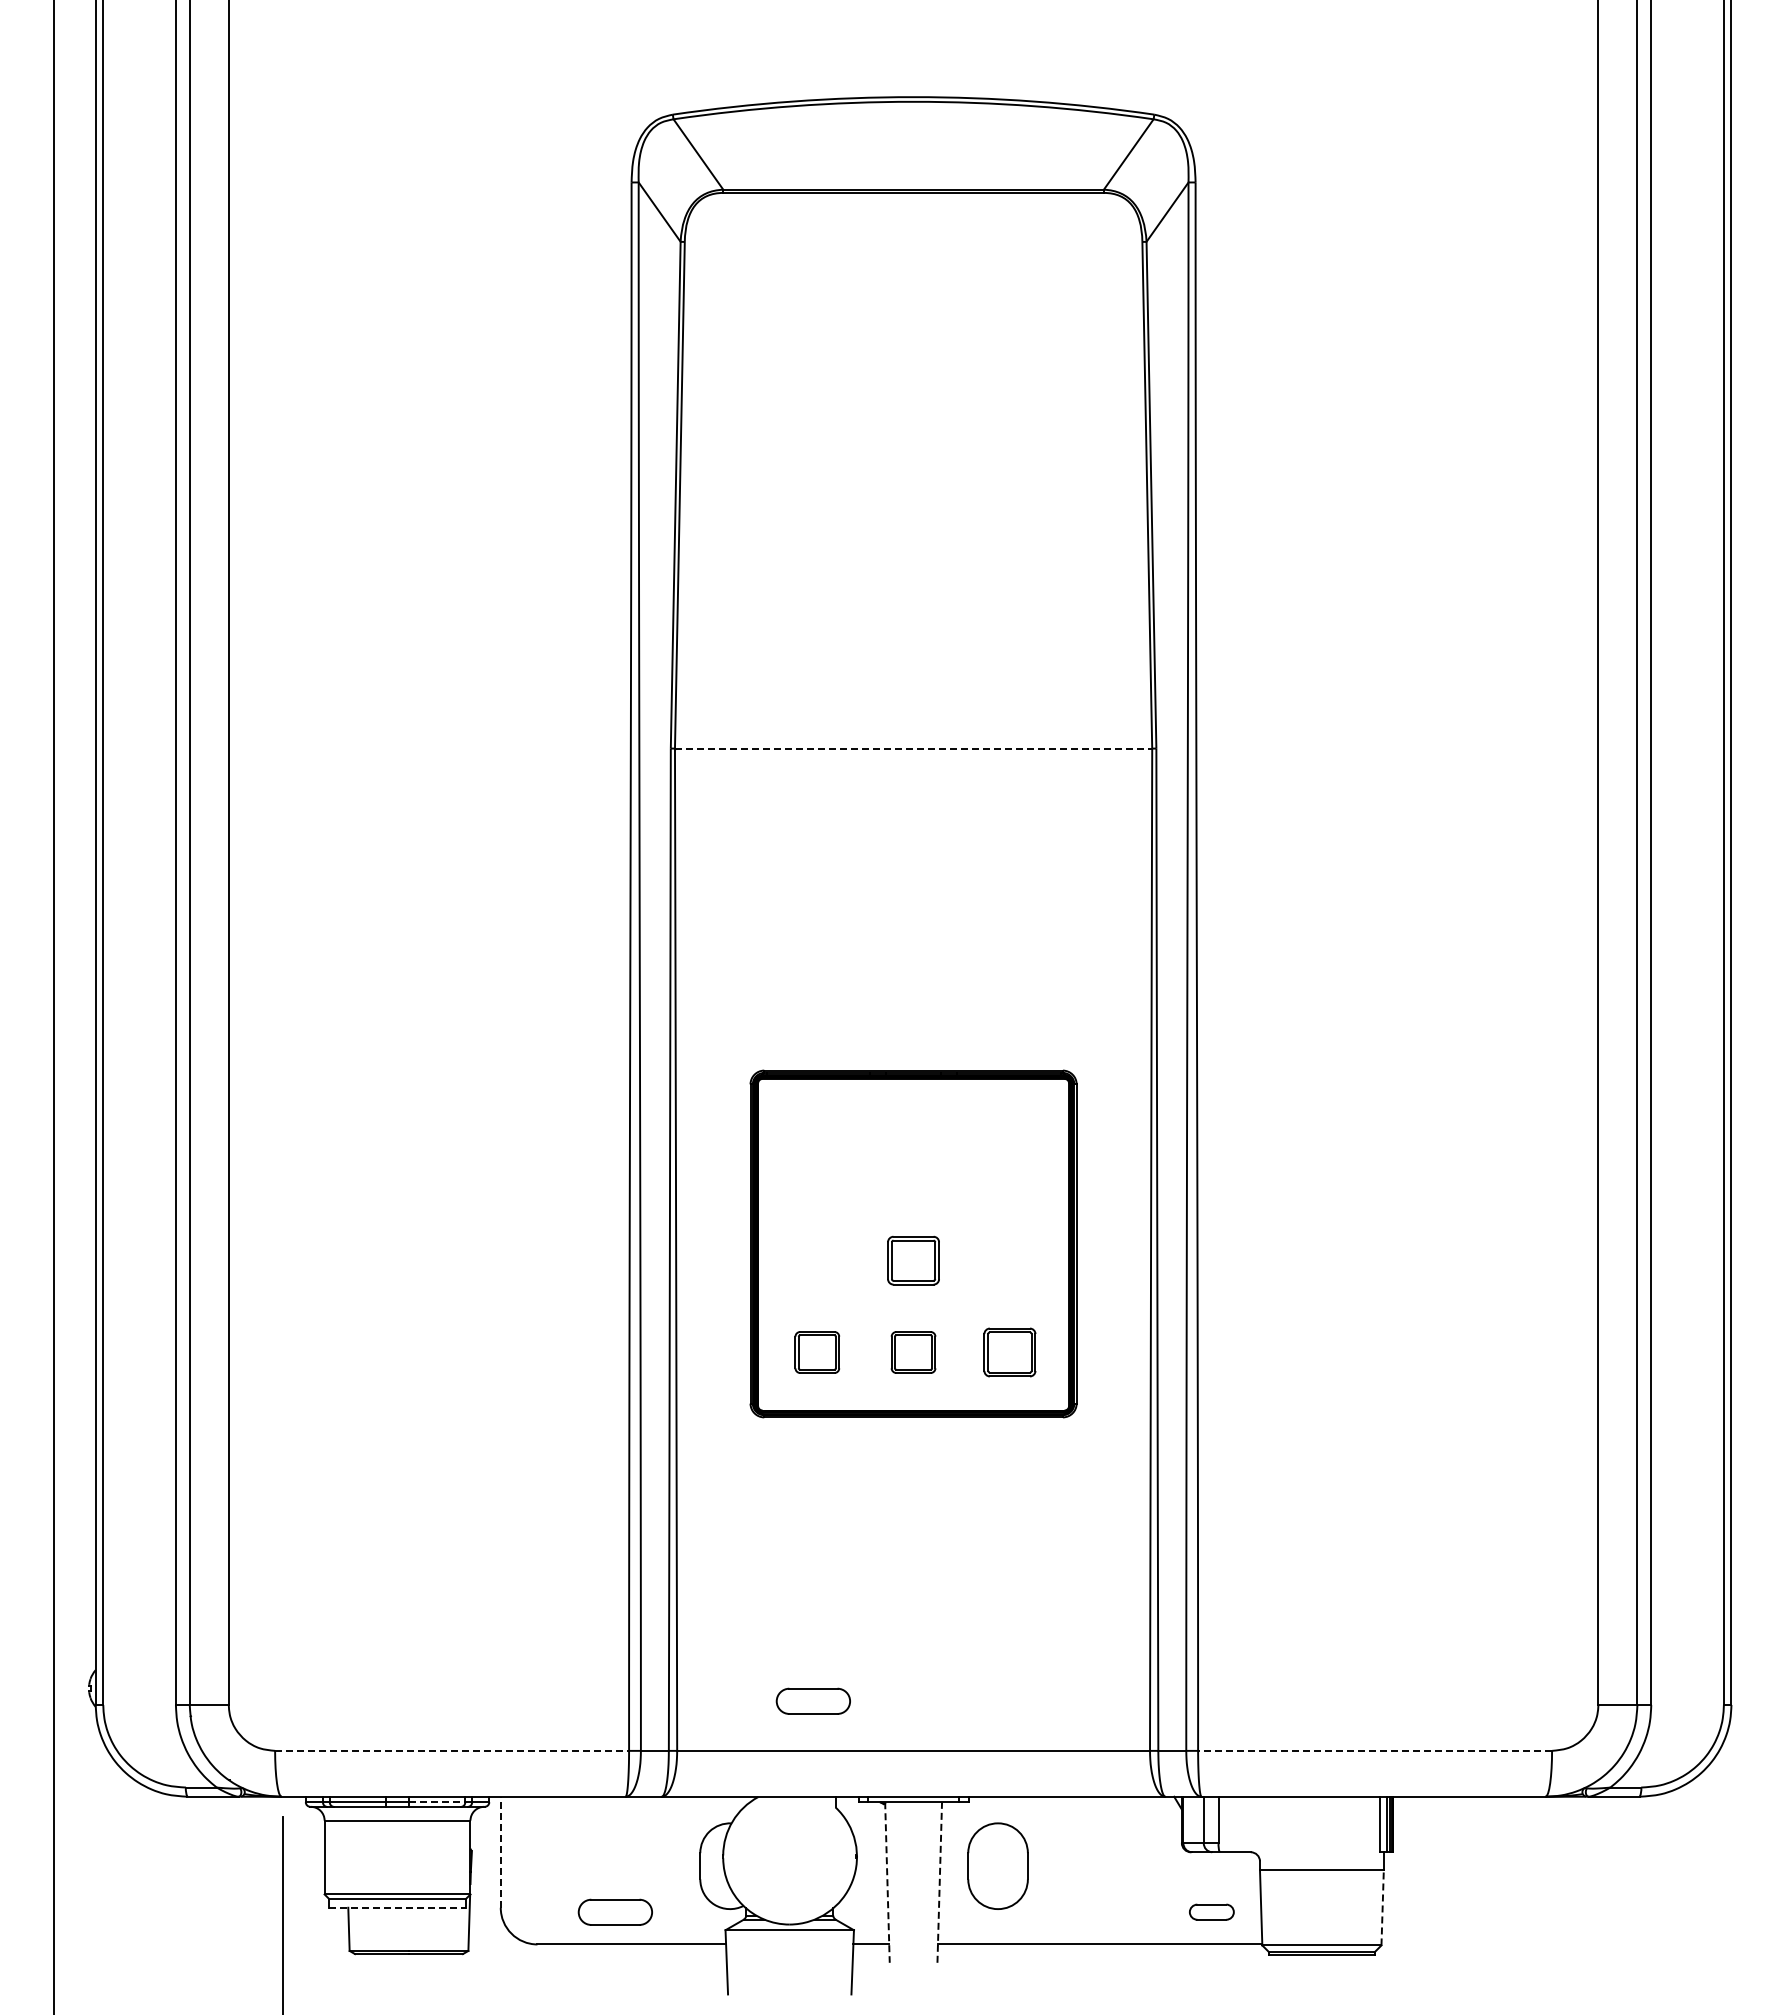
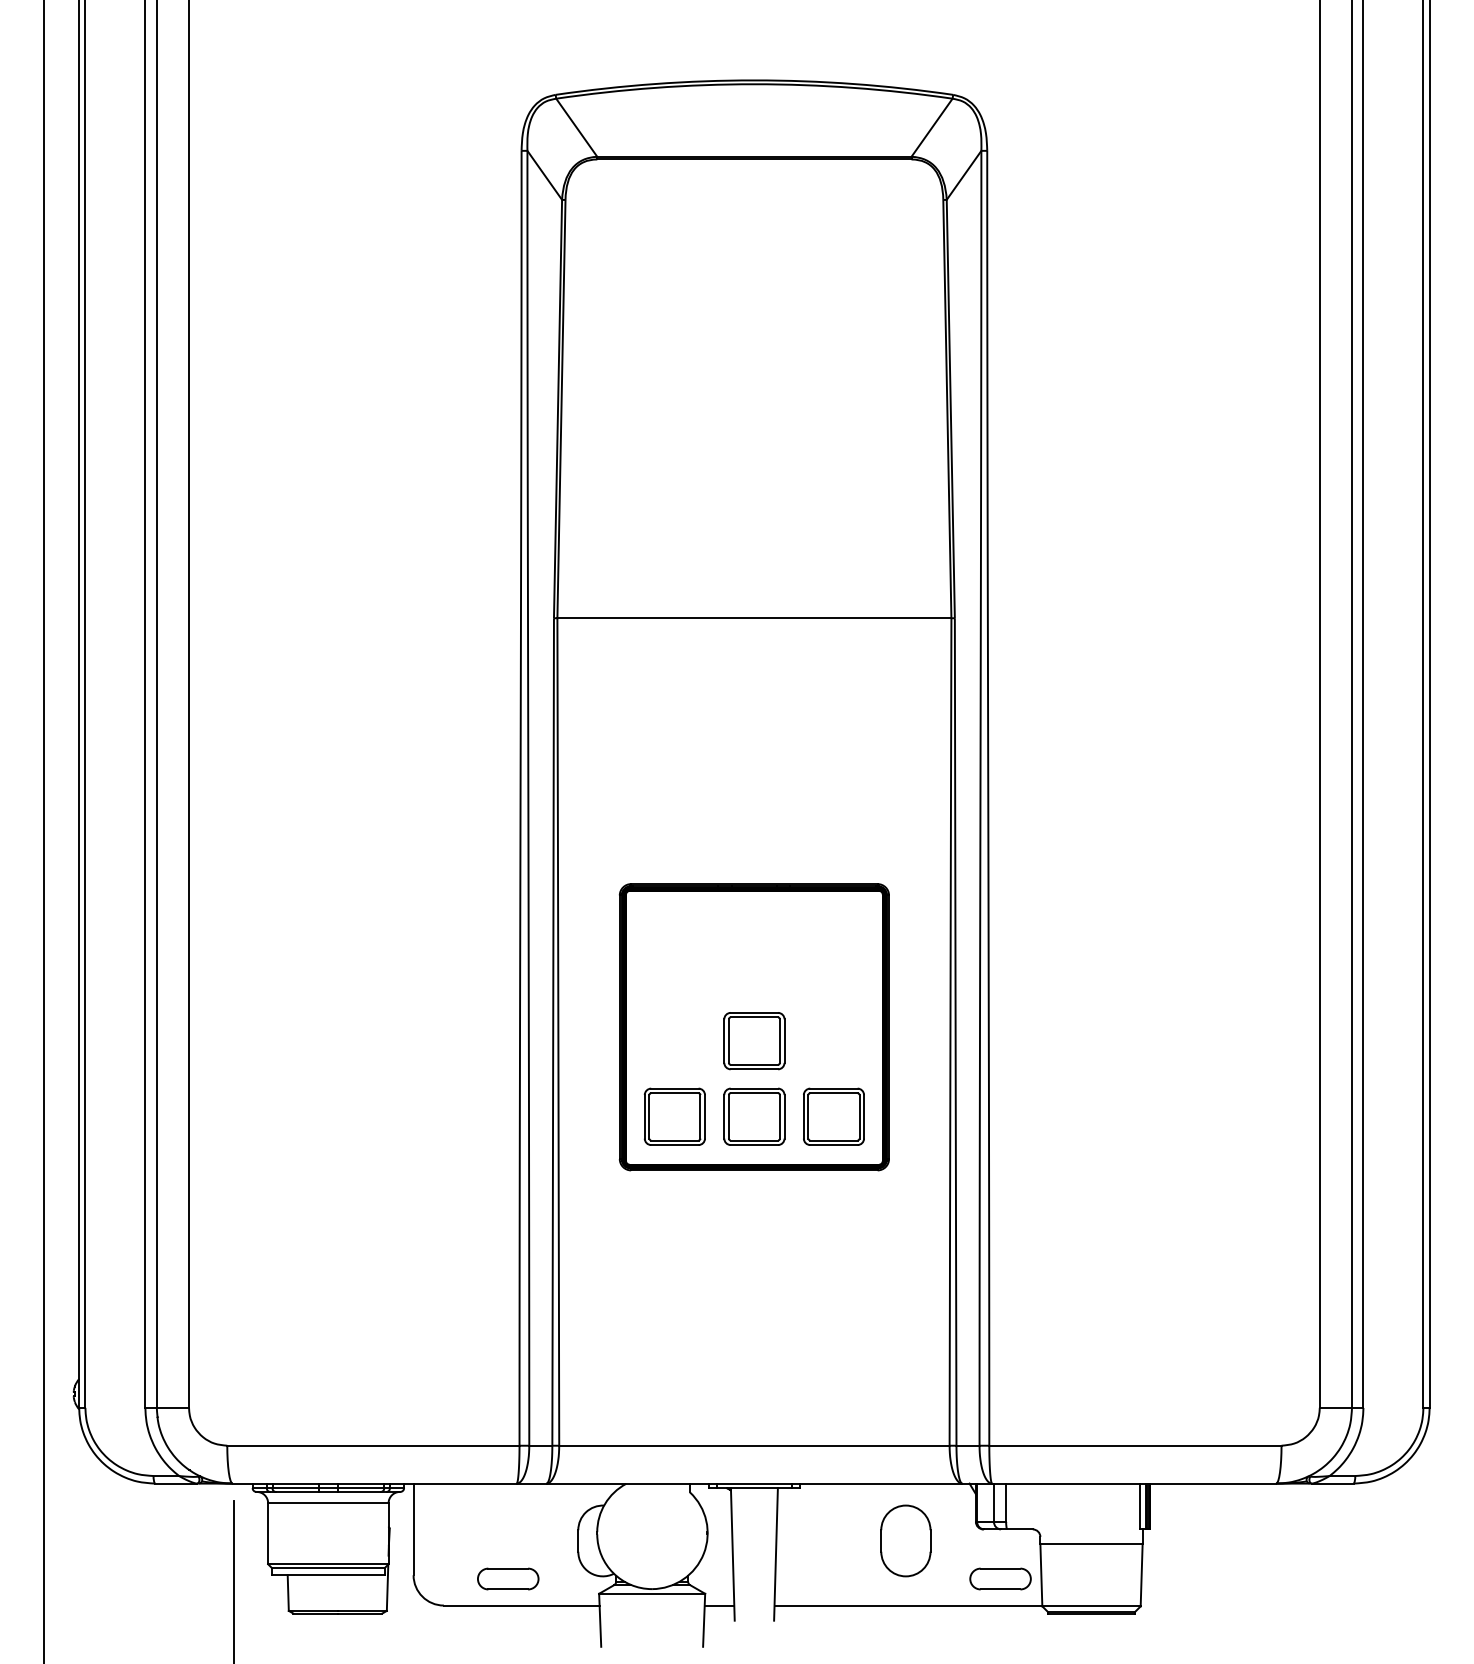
line: (913, 748) -> (754, 618), dashed -> solid
part: (913, 1260) -> (754, 1040), size x1.43
part: (817, 1352) -> (675, 1116), size x1.67
part: (913, 1352) -> (754, 1116), size x1.67
part: (1009, 1352) -> (833, 1116), size x1.43
part: (812, 1700) -> (670, 1404), removed
line: (452, 1750) -> (373, 1445), dashed -> solid
line: (1375, 1750) -> (1135, 1445), dashed -> solid
line: (437, 1802) -> (361, 1488), dashed -> solid
line: (500, 1852) -> (413, 1529), dashed -> solid
part: (997, 1865) -> (905, 1540), moved
line: (939, 1882) -> (775, 1554), dashed -> solid
line: (887, 1883) -> (732, 1555), dashed -> solid
line: (397, 1907) -> (328, 1575), dashed -> solid
line: (1382, 1907) -> (1141, 1575), dashed -> solid
part: (1211, 1911) -> (1000, 1578), size x1.67

